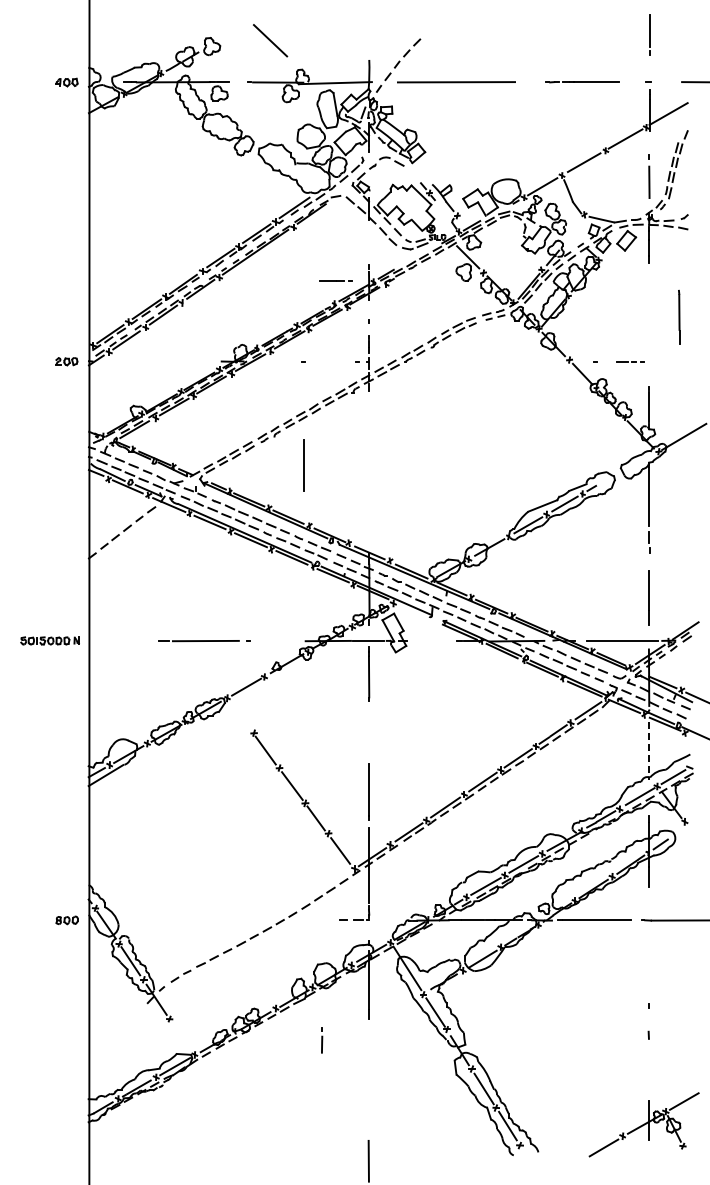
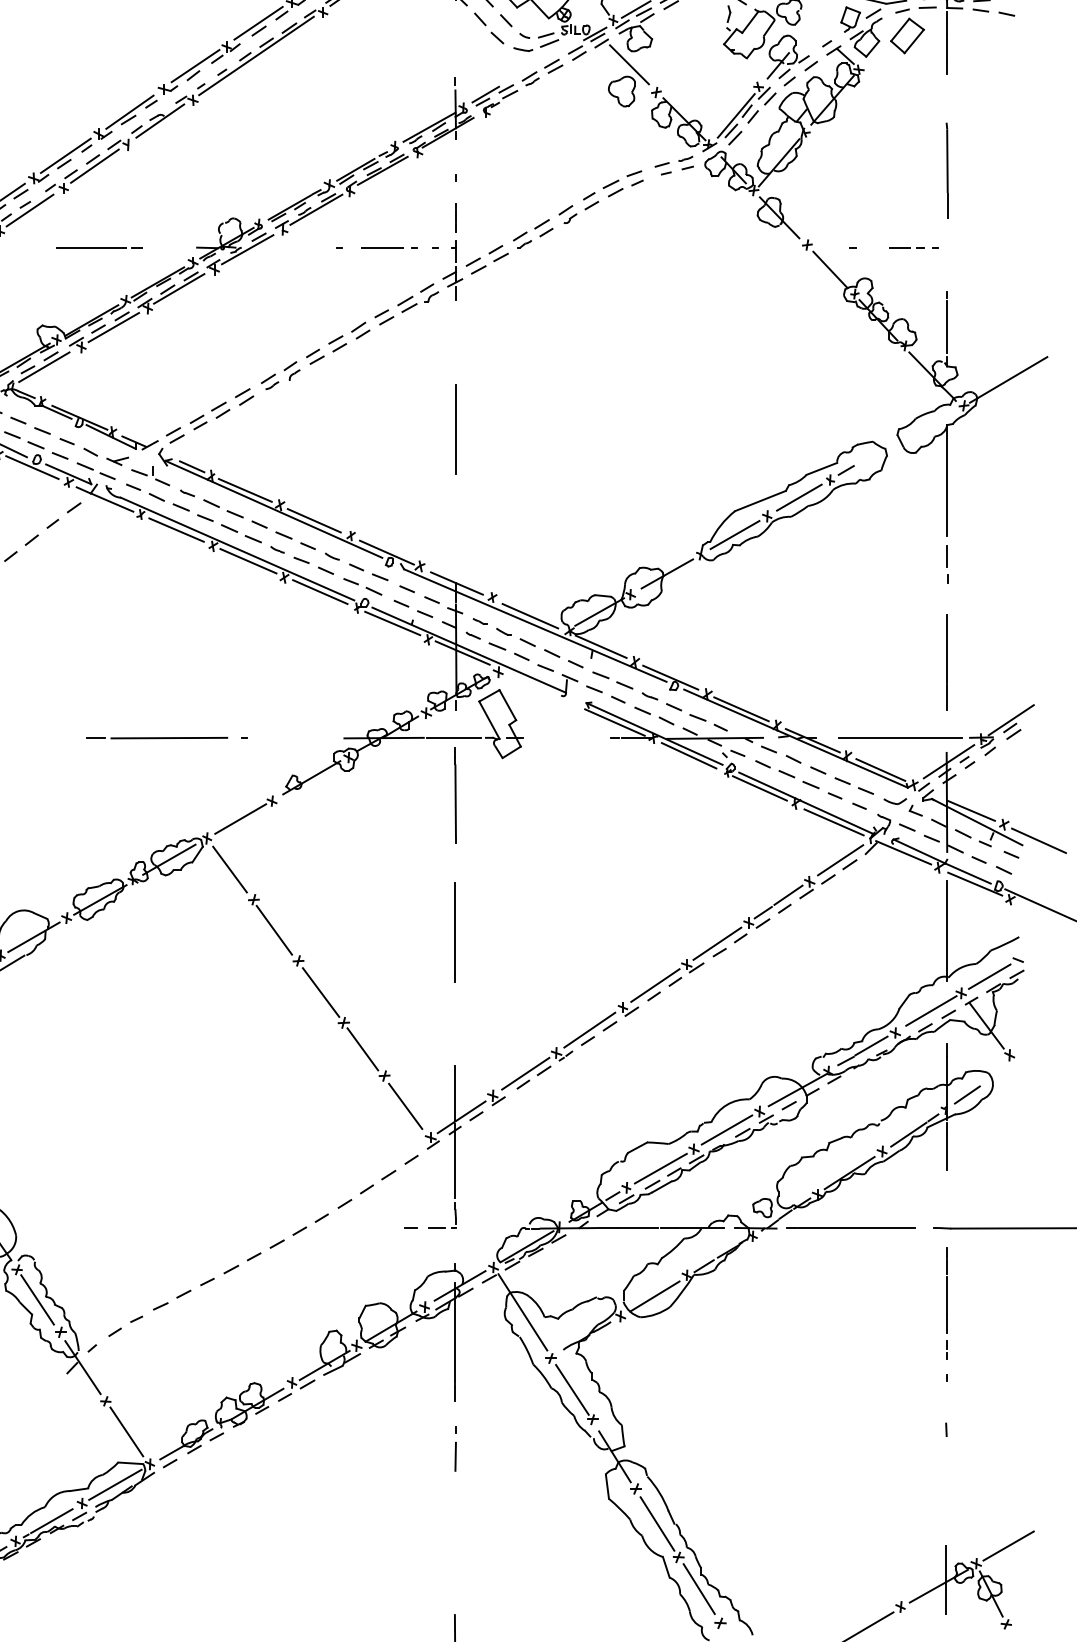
line: (335, 280) -> (387, 247), moved
line: (679, 316) -> (947, 168), moved
line: (165, 361) -> (98, 247), added
line: (303, 465) -> (454, 430), moved
line: (240, 716) -> (230, 870), added
line: (648, 750) -> (945, 930), dashed -> solid
line: (368, 791) -> (454, 931), moved
line: (648, 963) -> (945, 1303), added
line: (181, 1036) -> (126, 1431), added
line: (322, 1040) -> (456, 1449), moved

